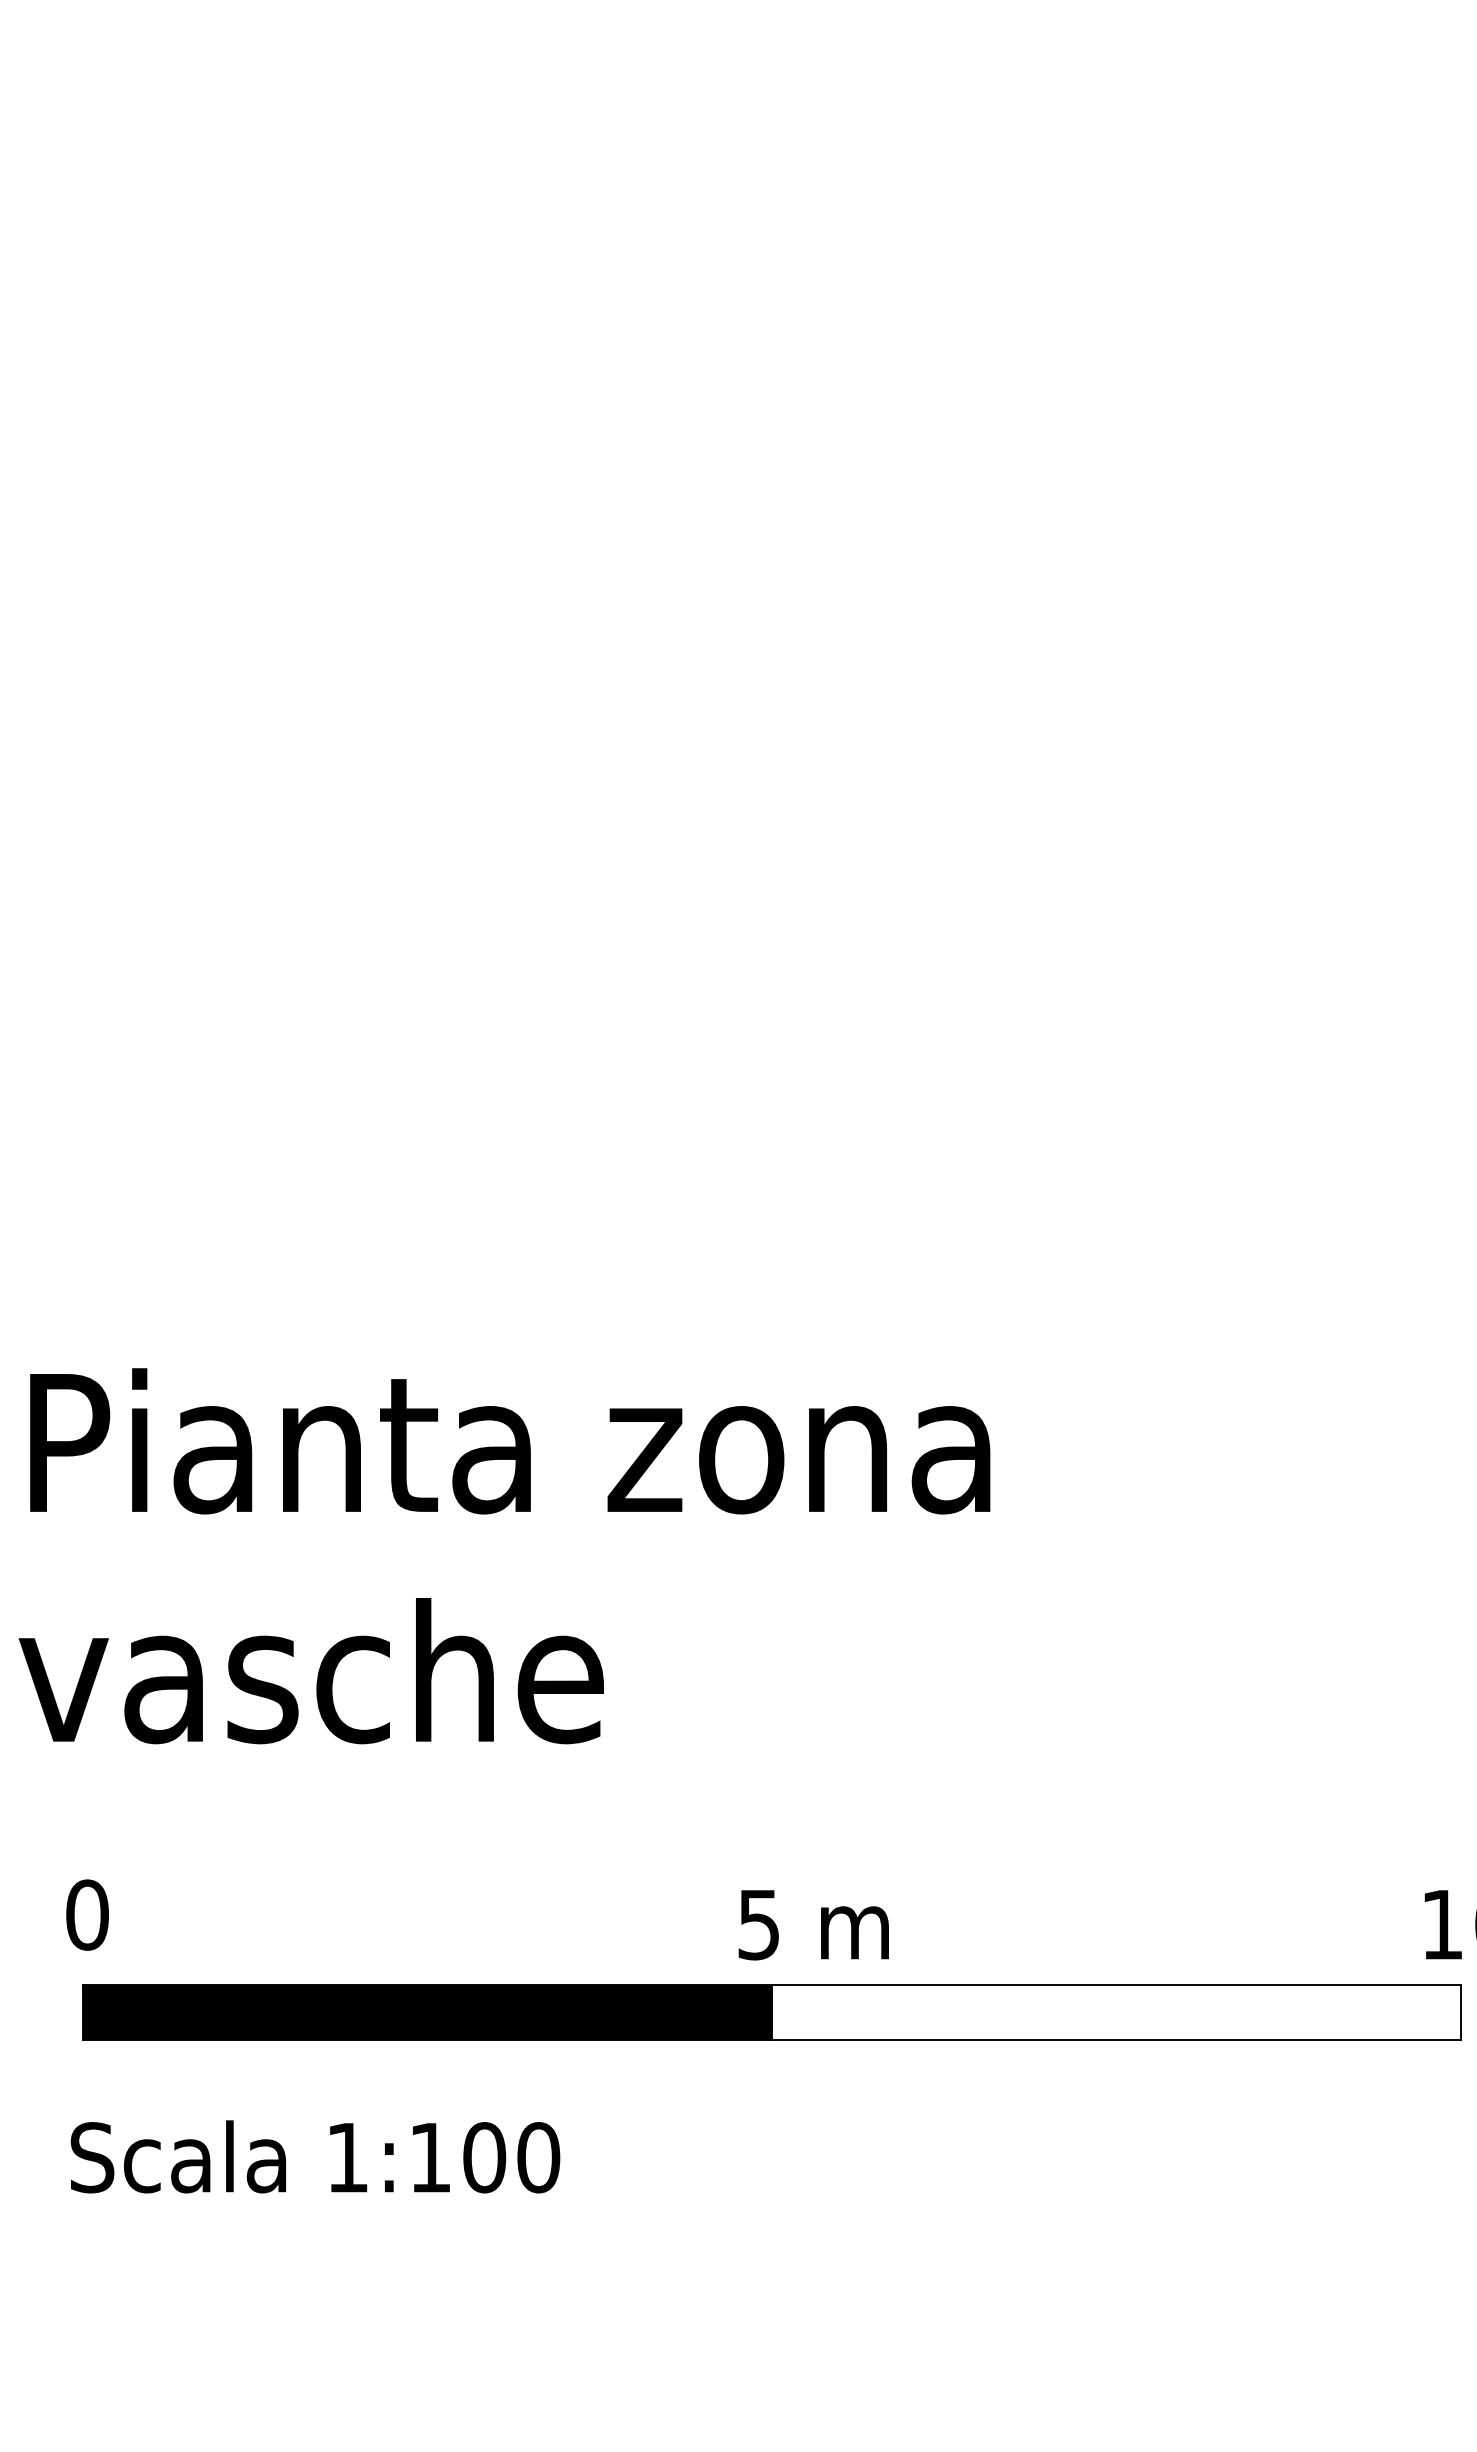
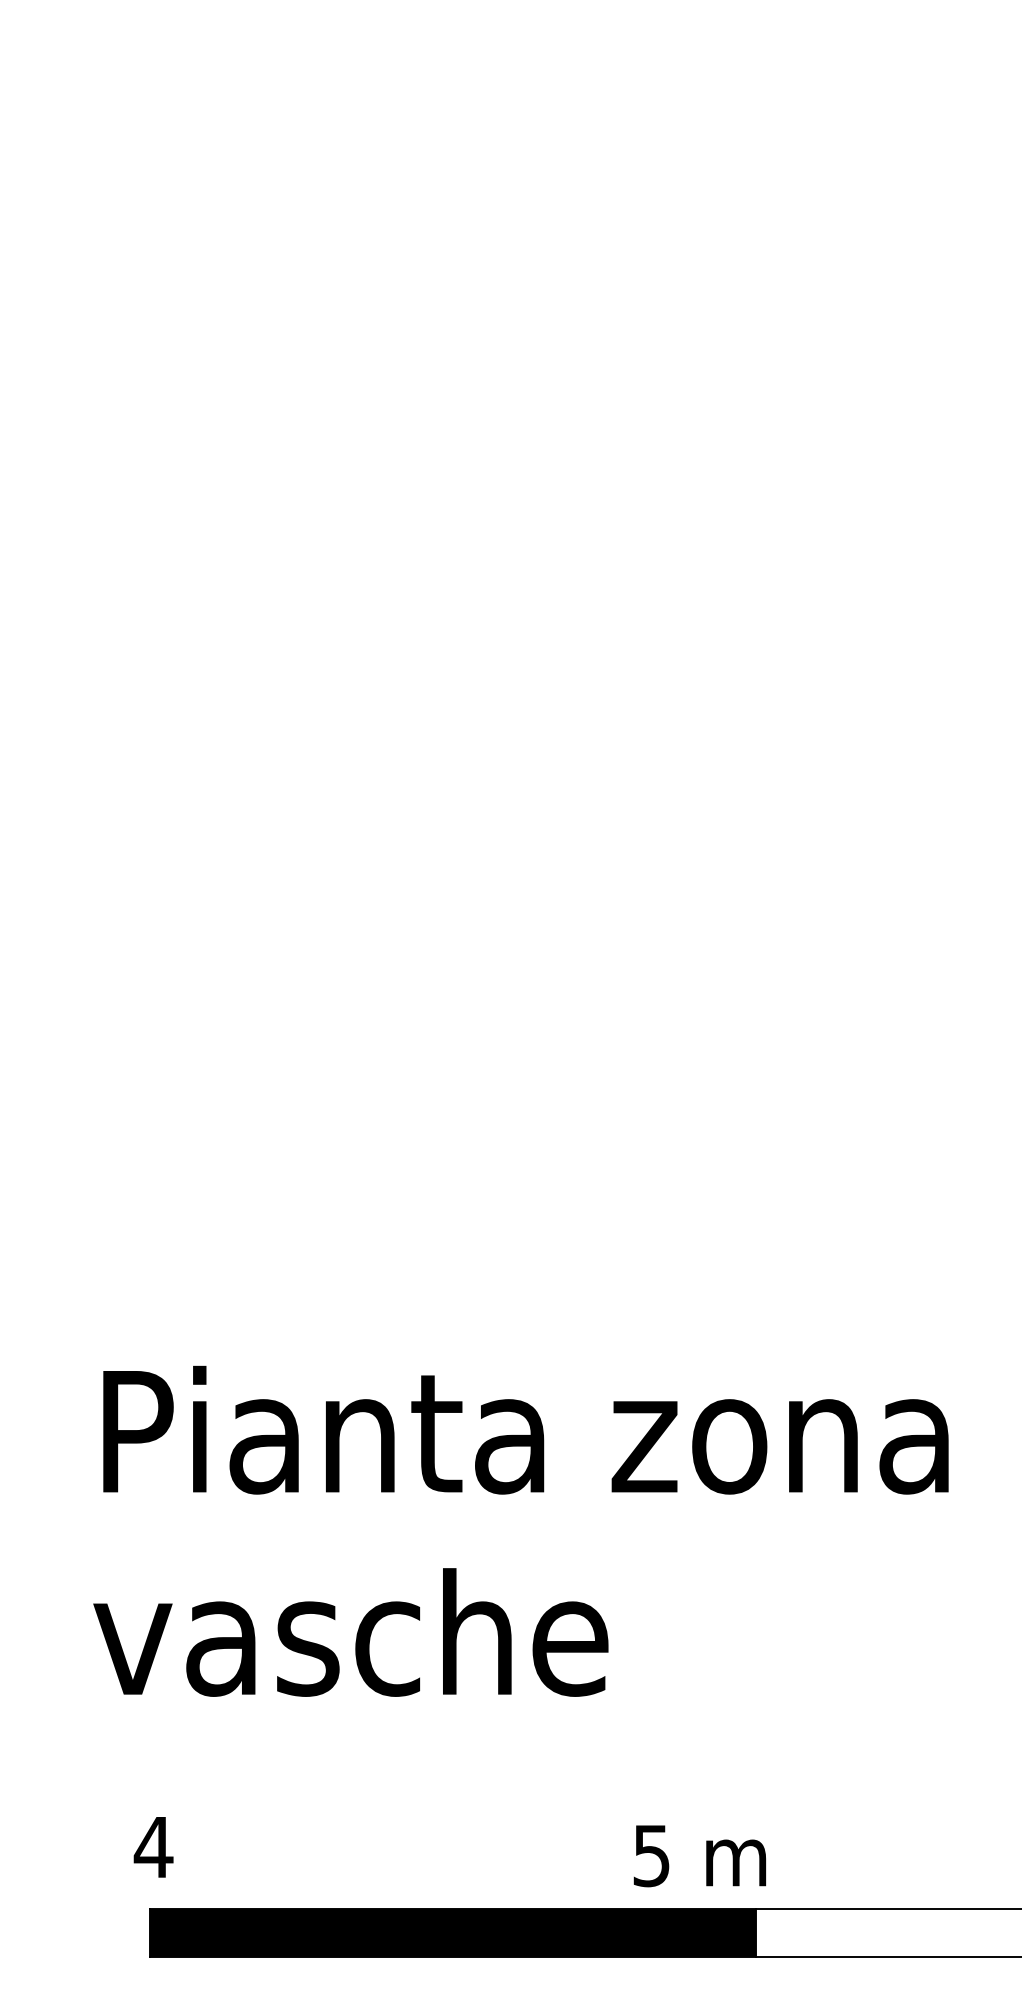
text: (86, 1914) -> (152, 1846), 0 -> 4
text: (813, 1925) -> (699, 1856), moved

